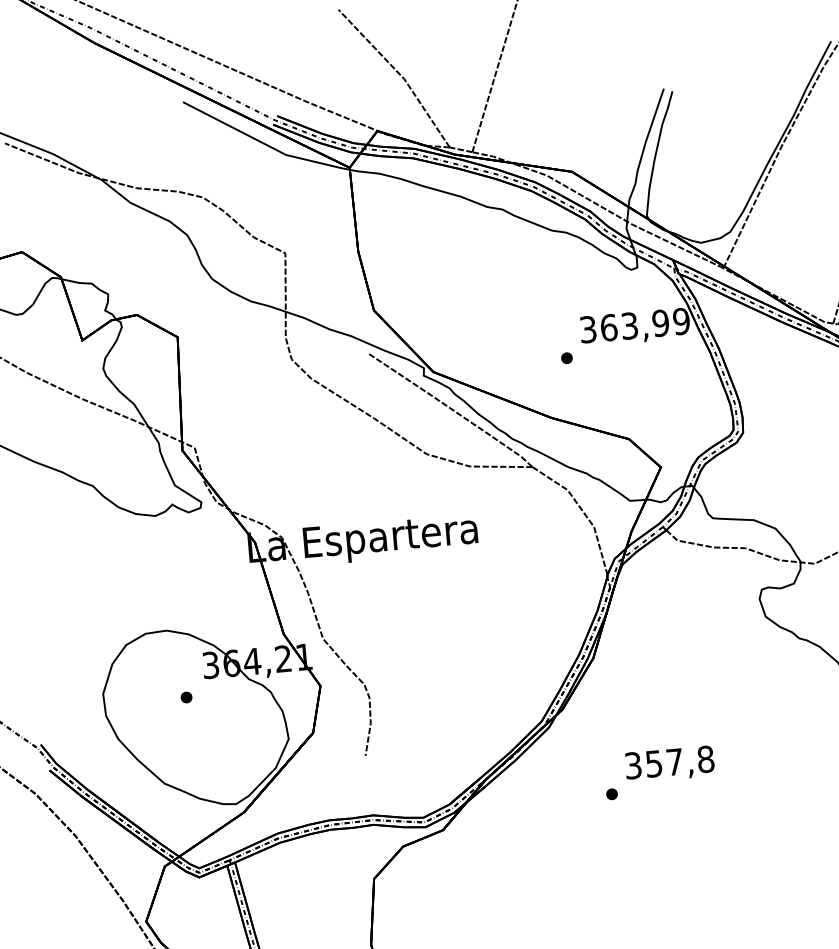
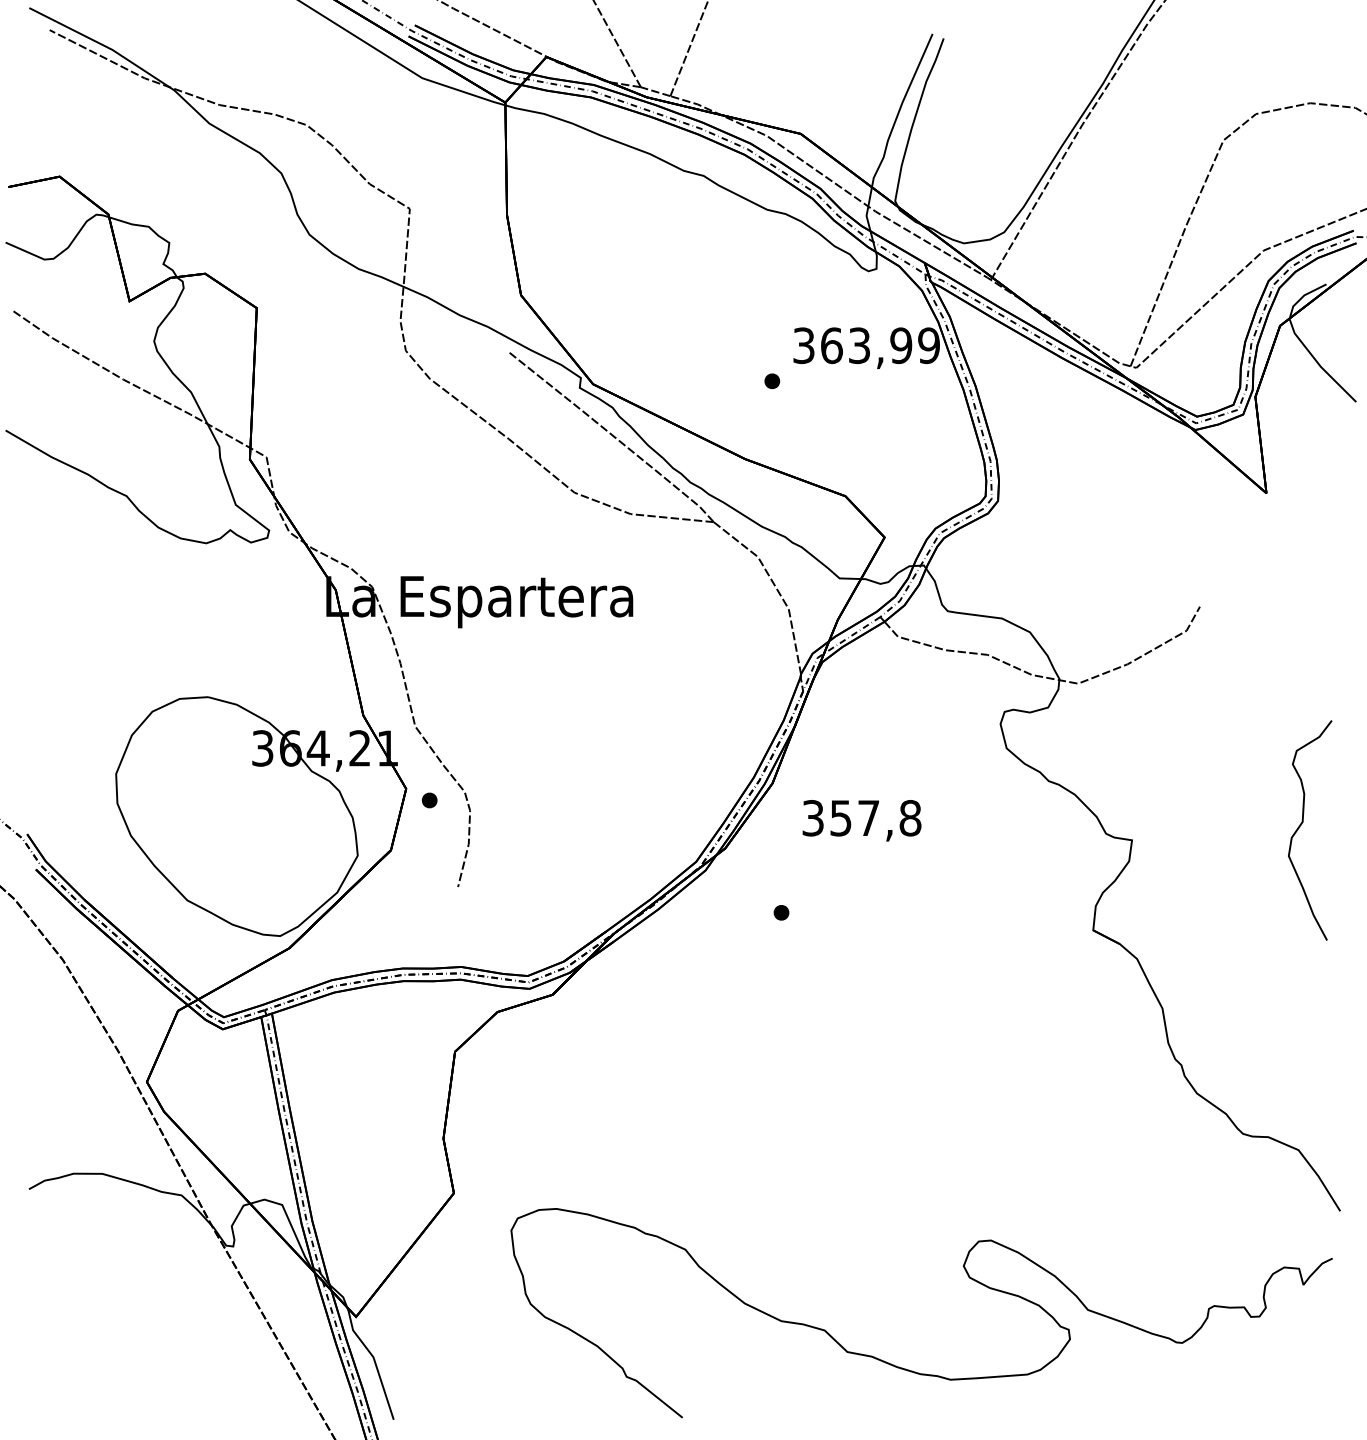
part: (186, 697) -> (429, 800), moved
text: (669, 764) -> (861, 820), moved
part: (612, 794) -> (781, 912), moved

